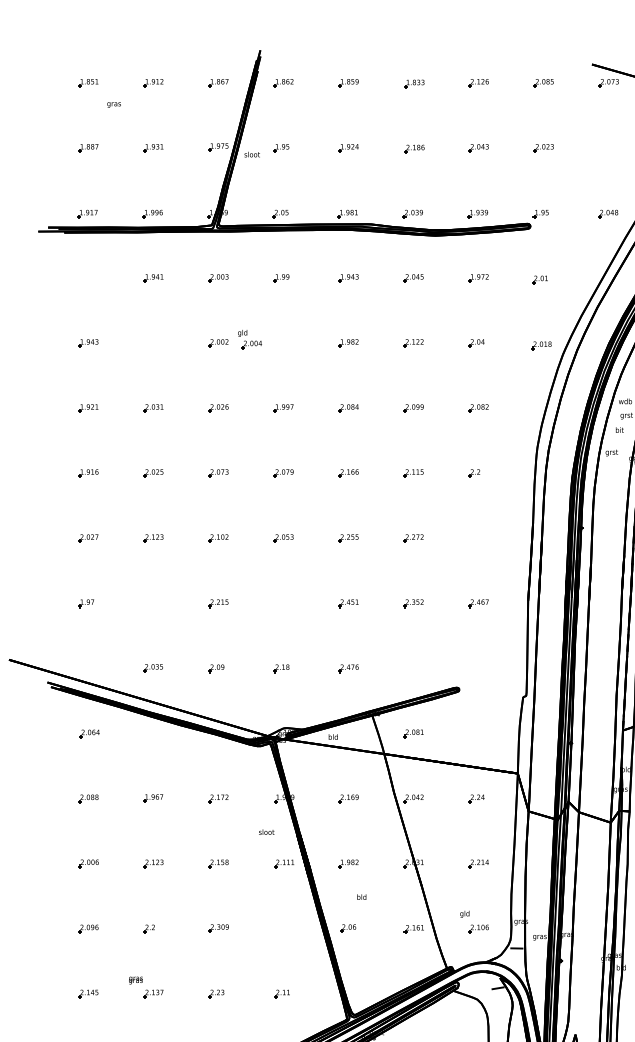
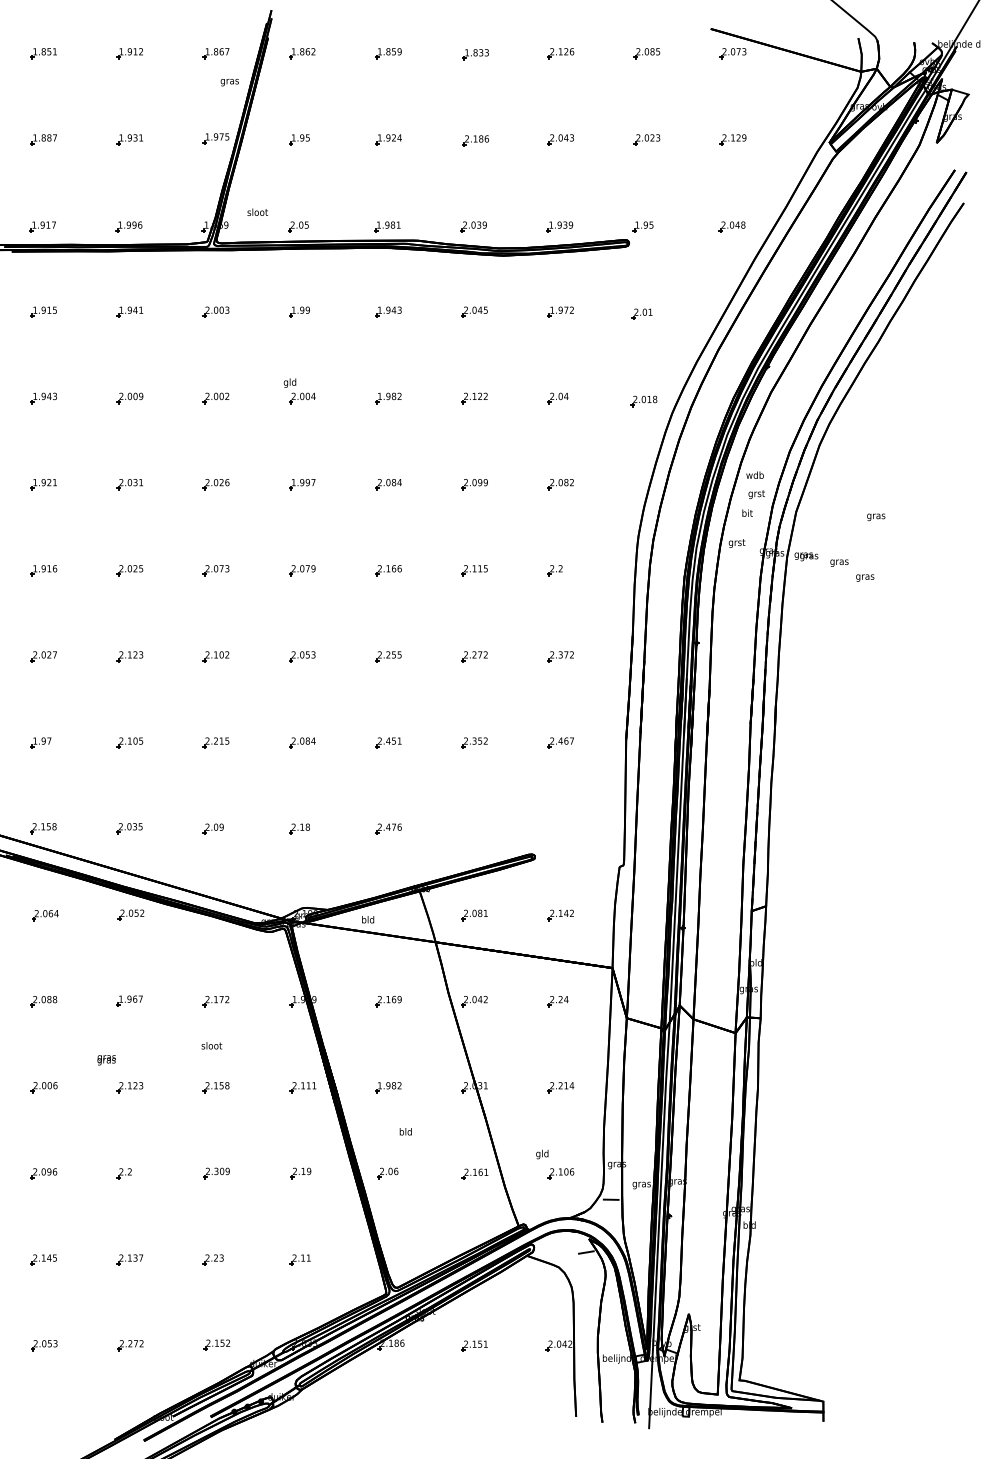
text: (113, 104) -> (229, 82), moved
part: (608, 147) -> (732, 139), added
text: (252, 154) -> (257, 211), moved
part: (88, 277) -> (43, 311), added
part: (249, 339) -> (299, 391), moved
part: (153, 343) -> (129, 398), added
part: (478, 538) -> (560, 656), added
part: (153, 603) -> (129, 742), added
part: (283, 603) -> (302, 742), added
part: (88, 668) -> (43, 828), added
part: (153, 733) -> (130, 914), added
part: (478, 733) -> (560, 915), added
text: (266, 831) -> (211, 1045), moved
part: (282, 928) -> (300, 1173), added
text: (135, 980) -> (106, 1060), moved

